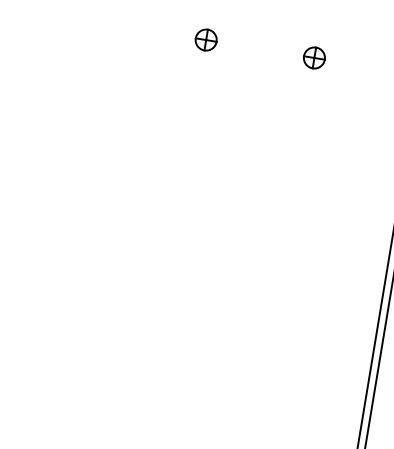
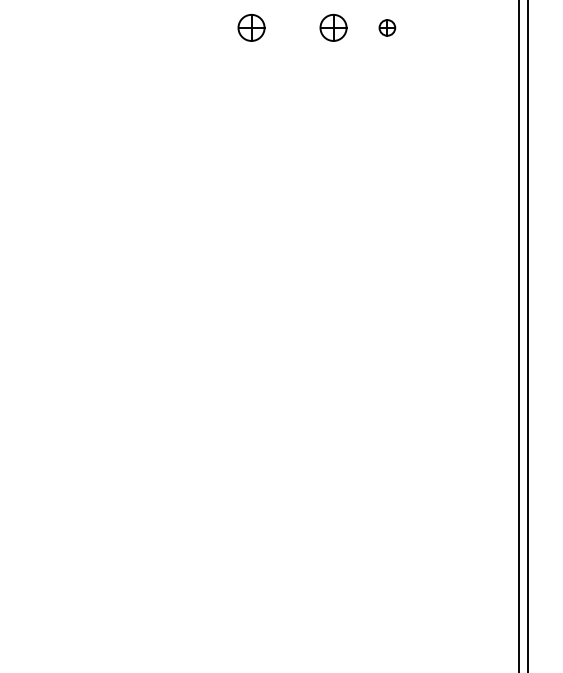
part: (271, 50) -> (333, 27), added
part: (314, 57) -> (387, 27), size x0.6

